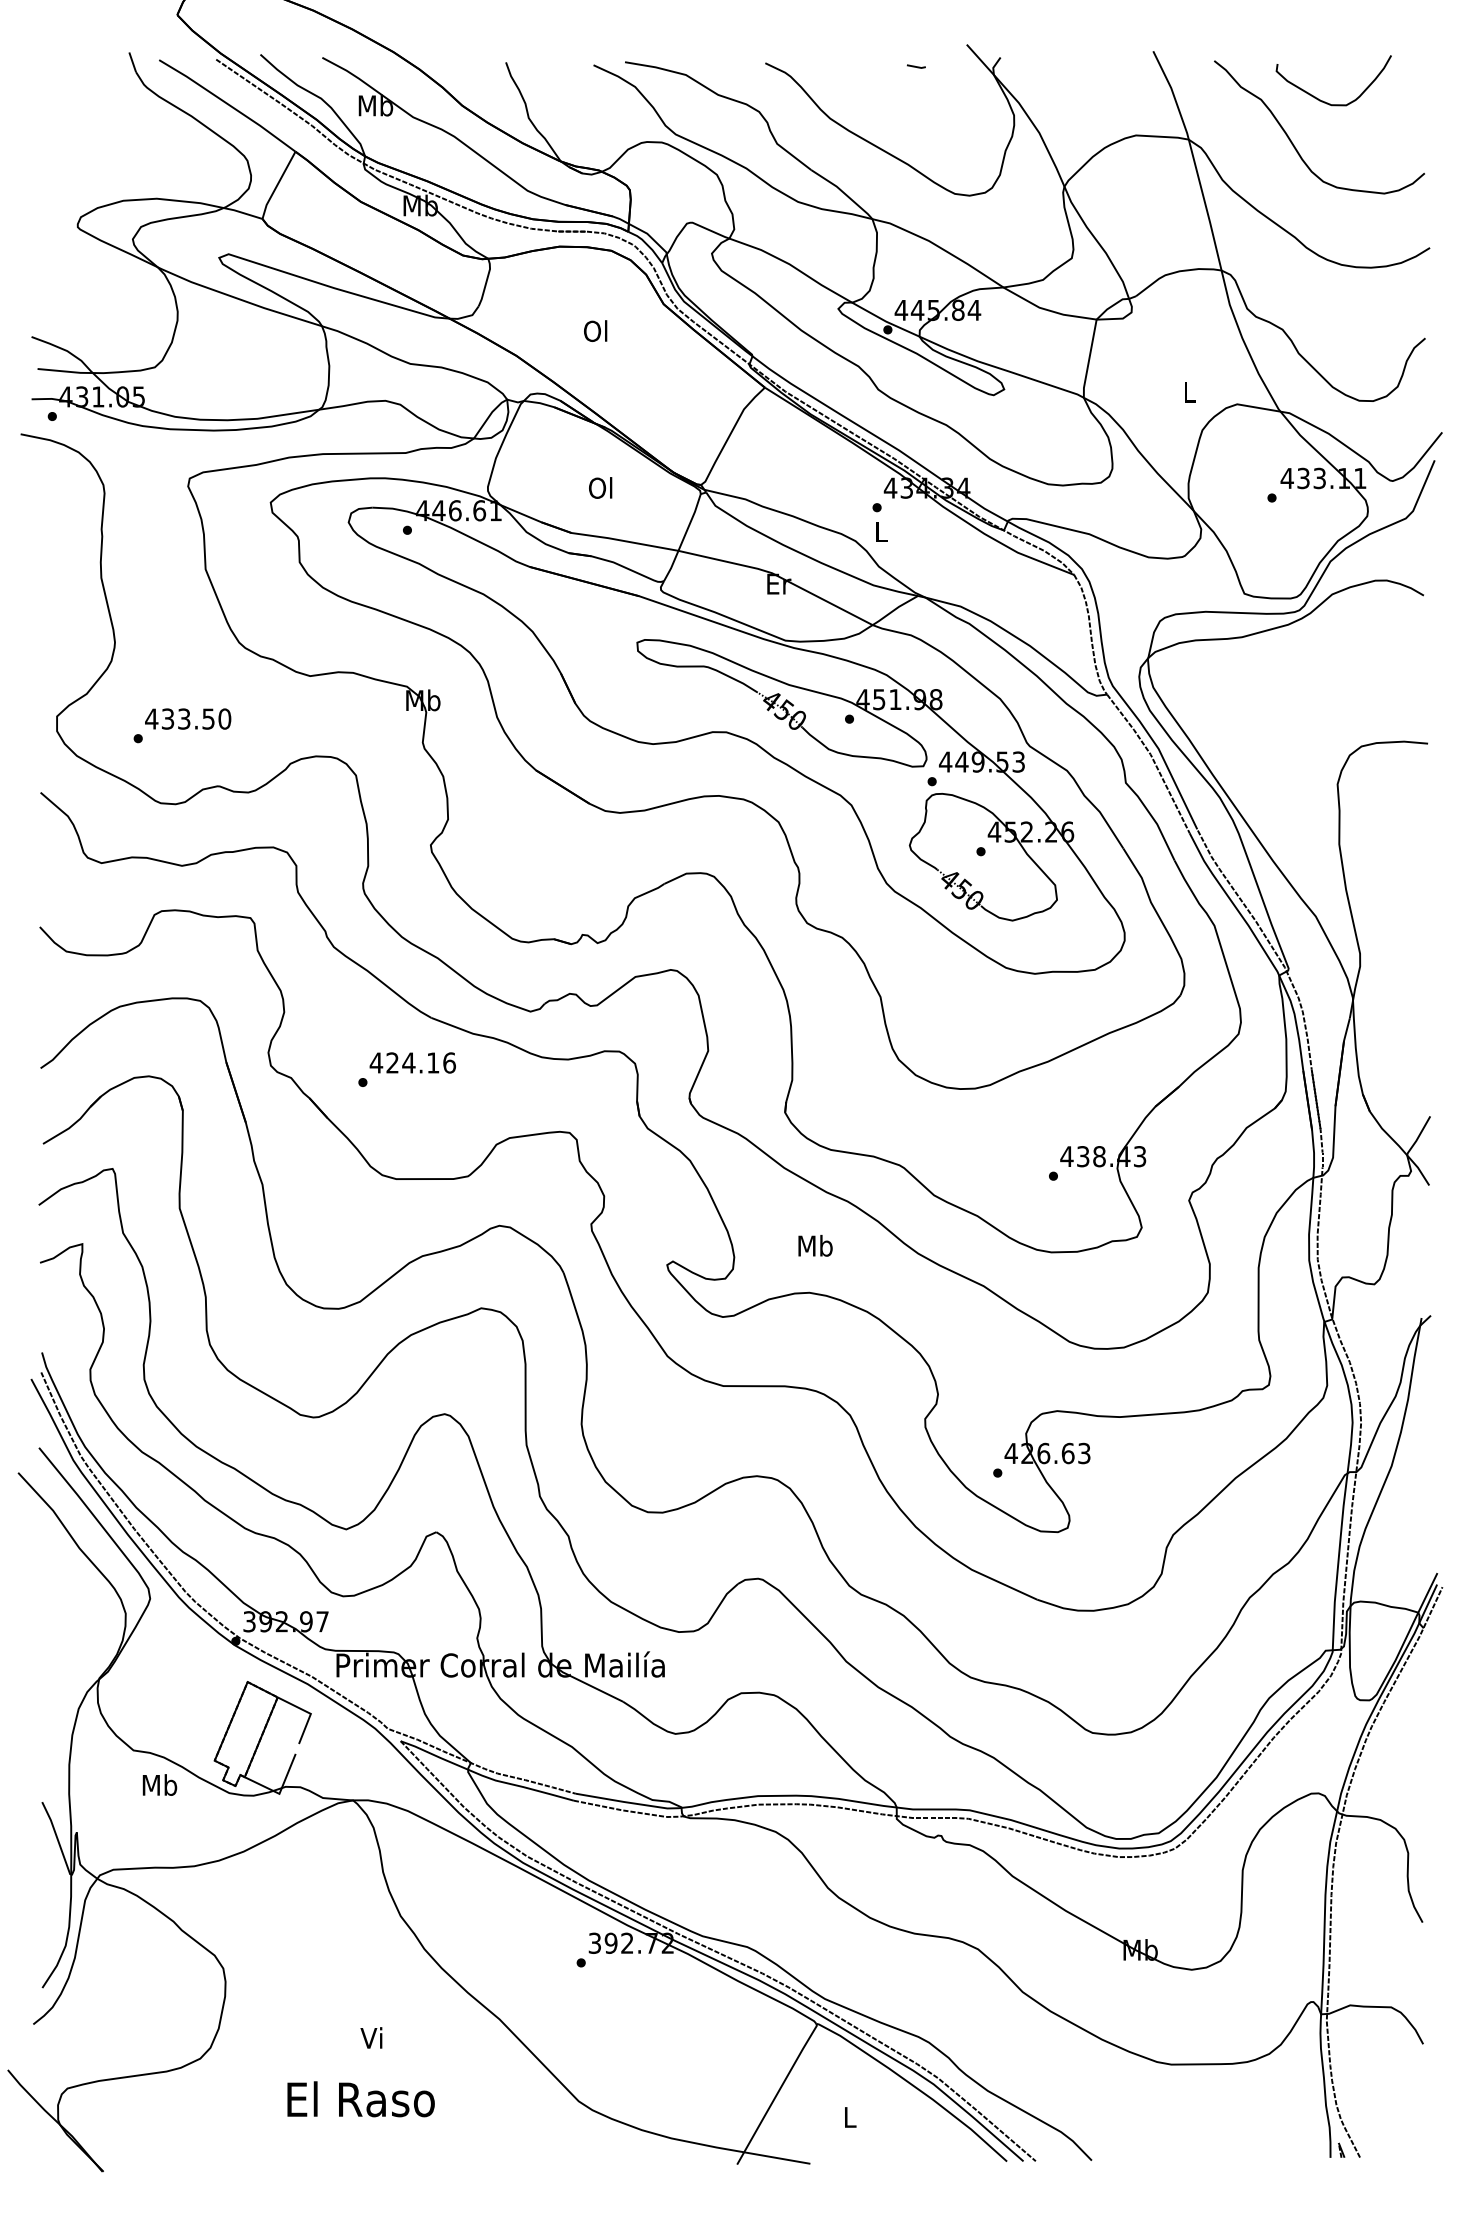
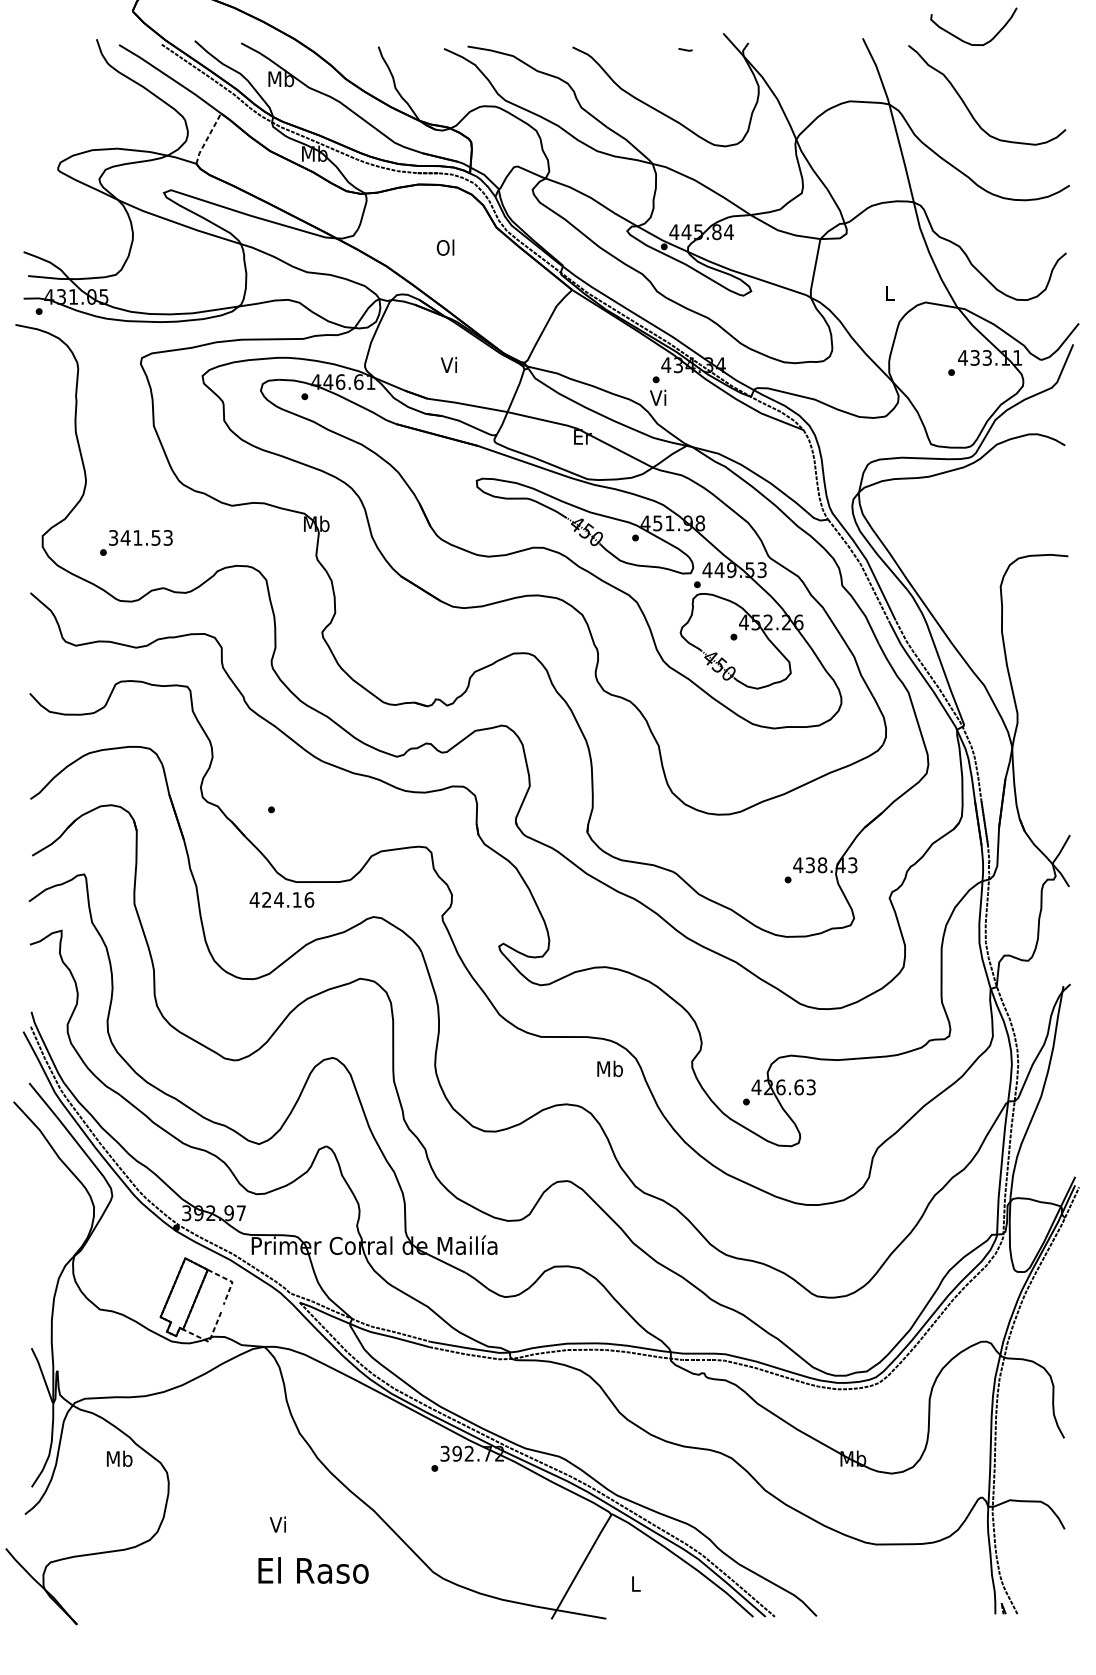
curve: (1325, 101) -> (967, 42), moved
line: (277, 184) -> (207, 138), solid -> dashed
text: (600, 487) -> (449, 364), Ol -> Vi
text: (879, 531) -> (657, 397), L -> Vi
text: (188, 718) -> (141, 537), 433.50 -> 341.53
text: (412, 1062) -> (281, 899), moved
text: (815, 1245) -> (610, 1068), moved
line: (309, 1713) -> (231, 1281), solid -> dashed
text: (159, 1784) -> (119, 1458), moved
line: (280, 1792) -> (209, 1340), solid -> dashed
text: (360, 2099) -> (313, 1570), moved

